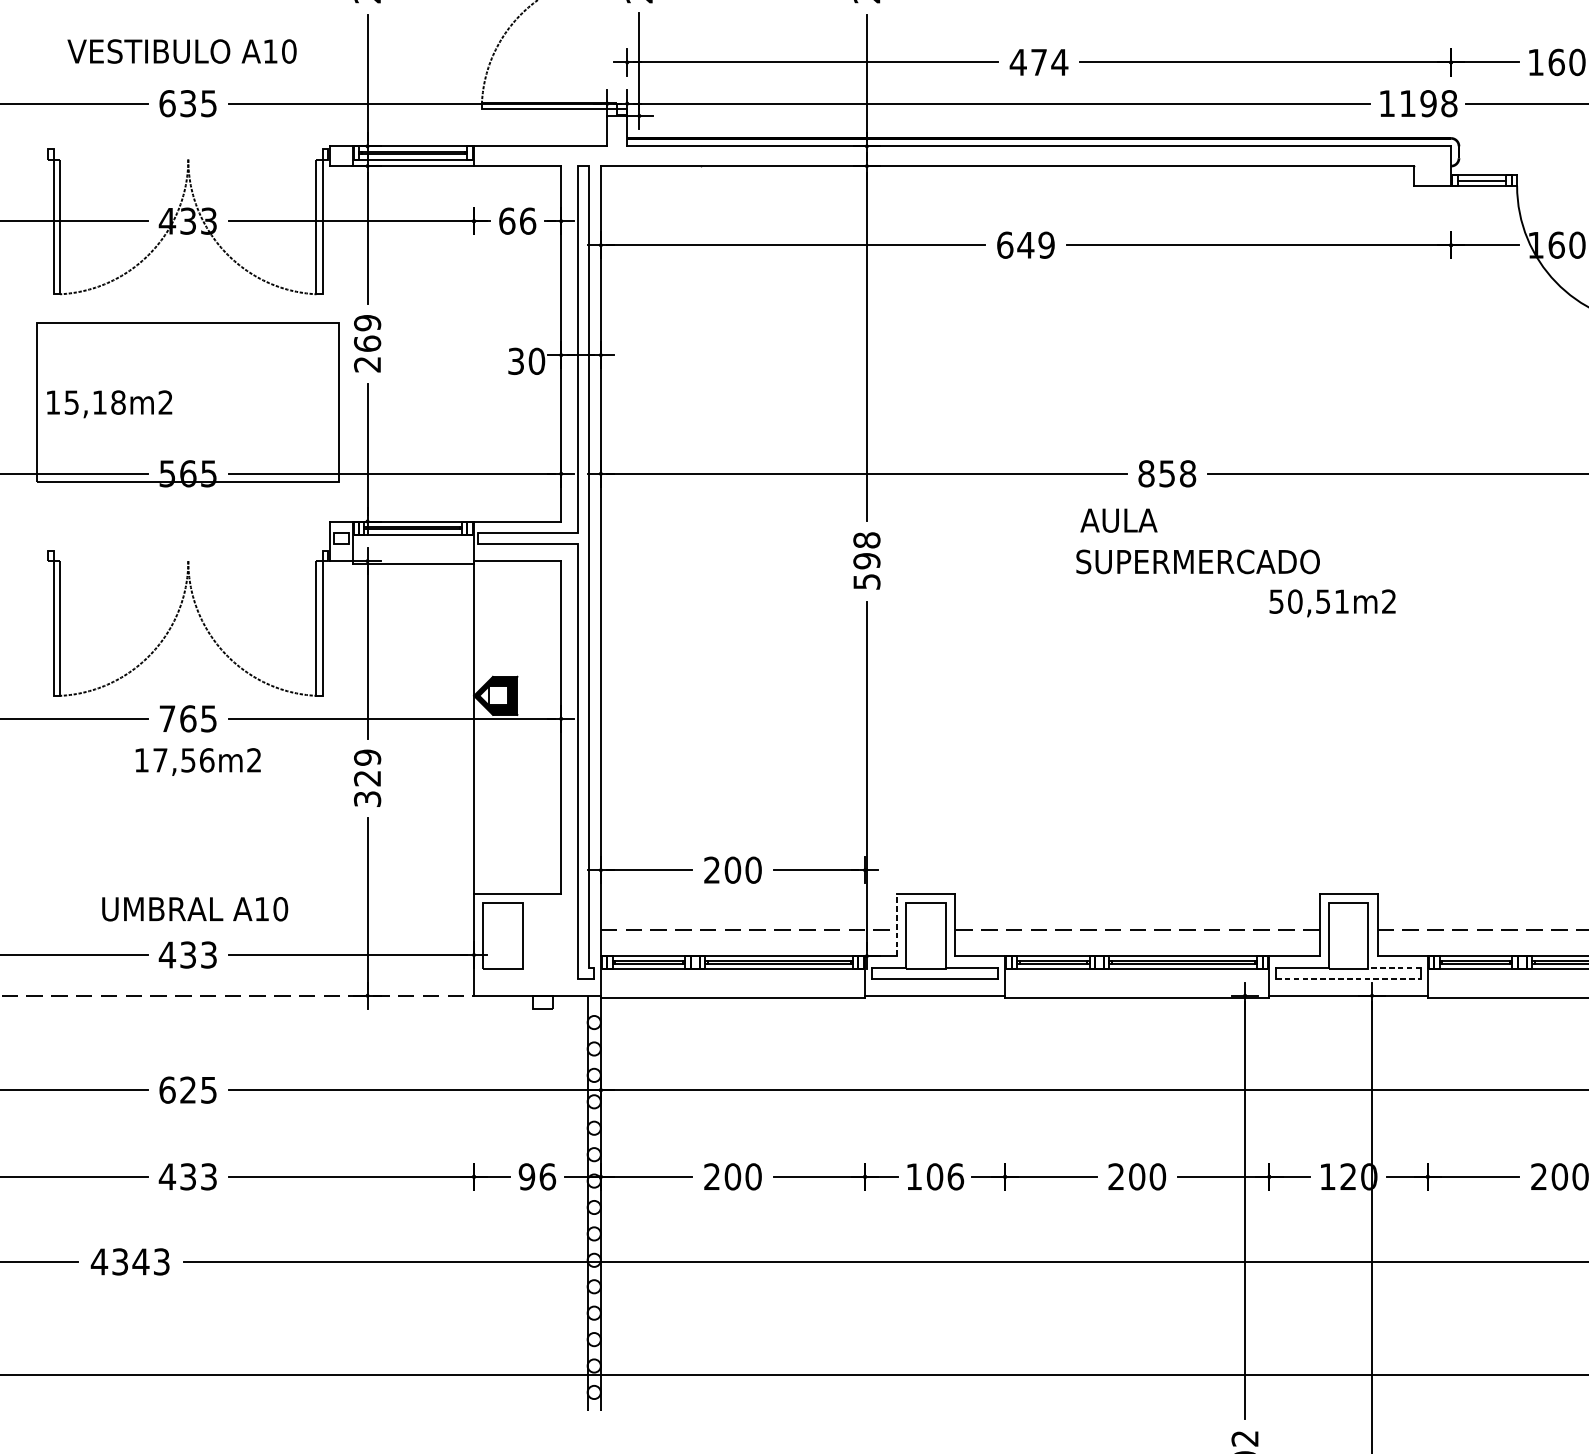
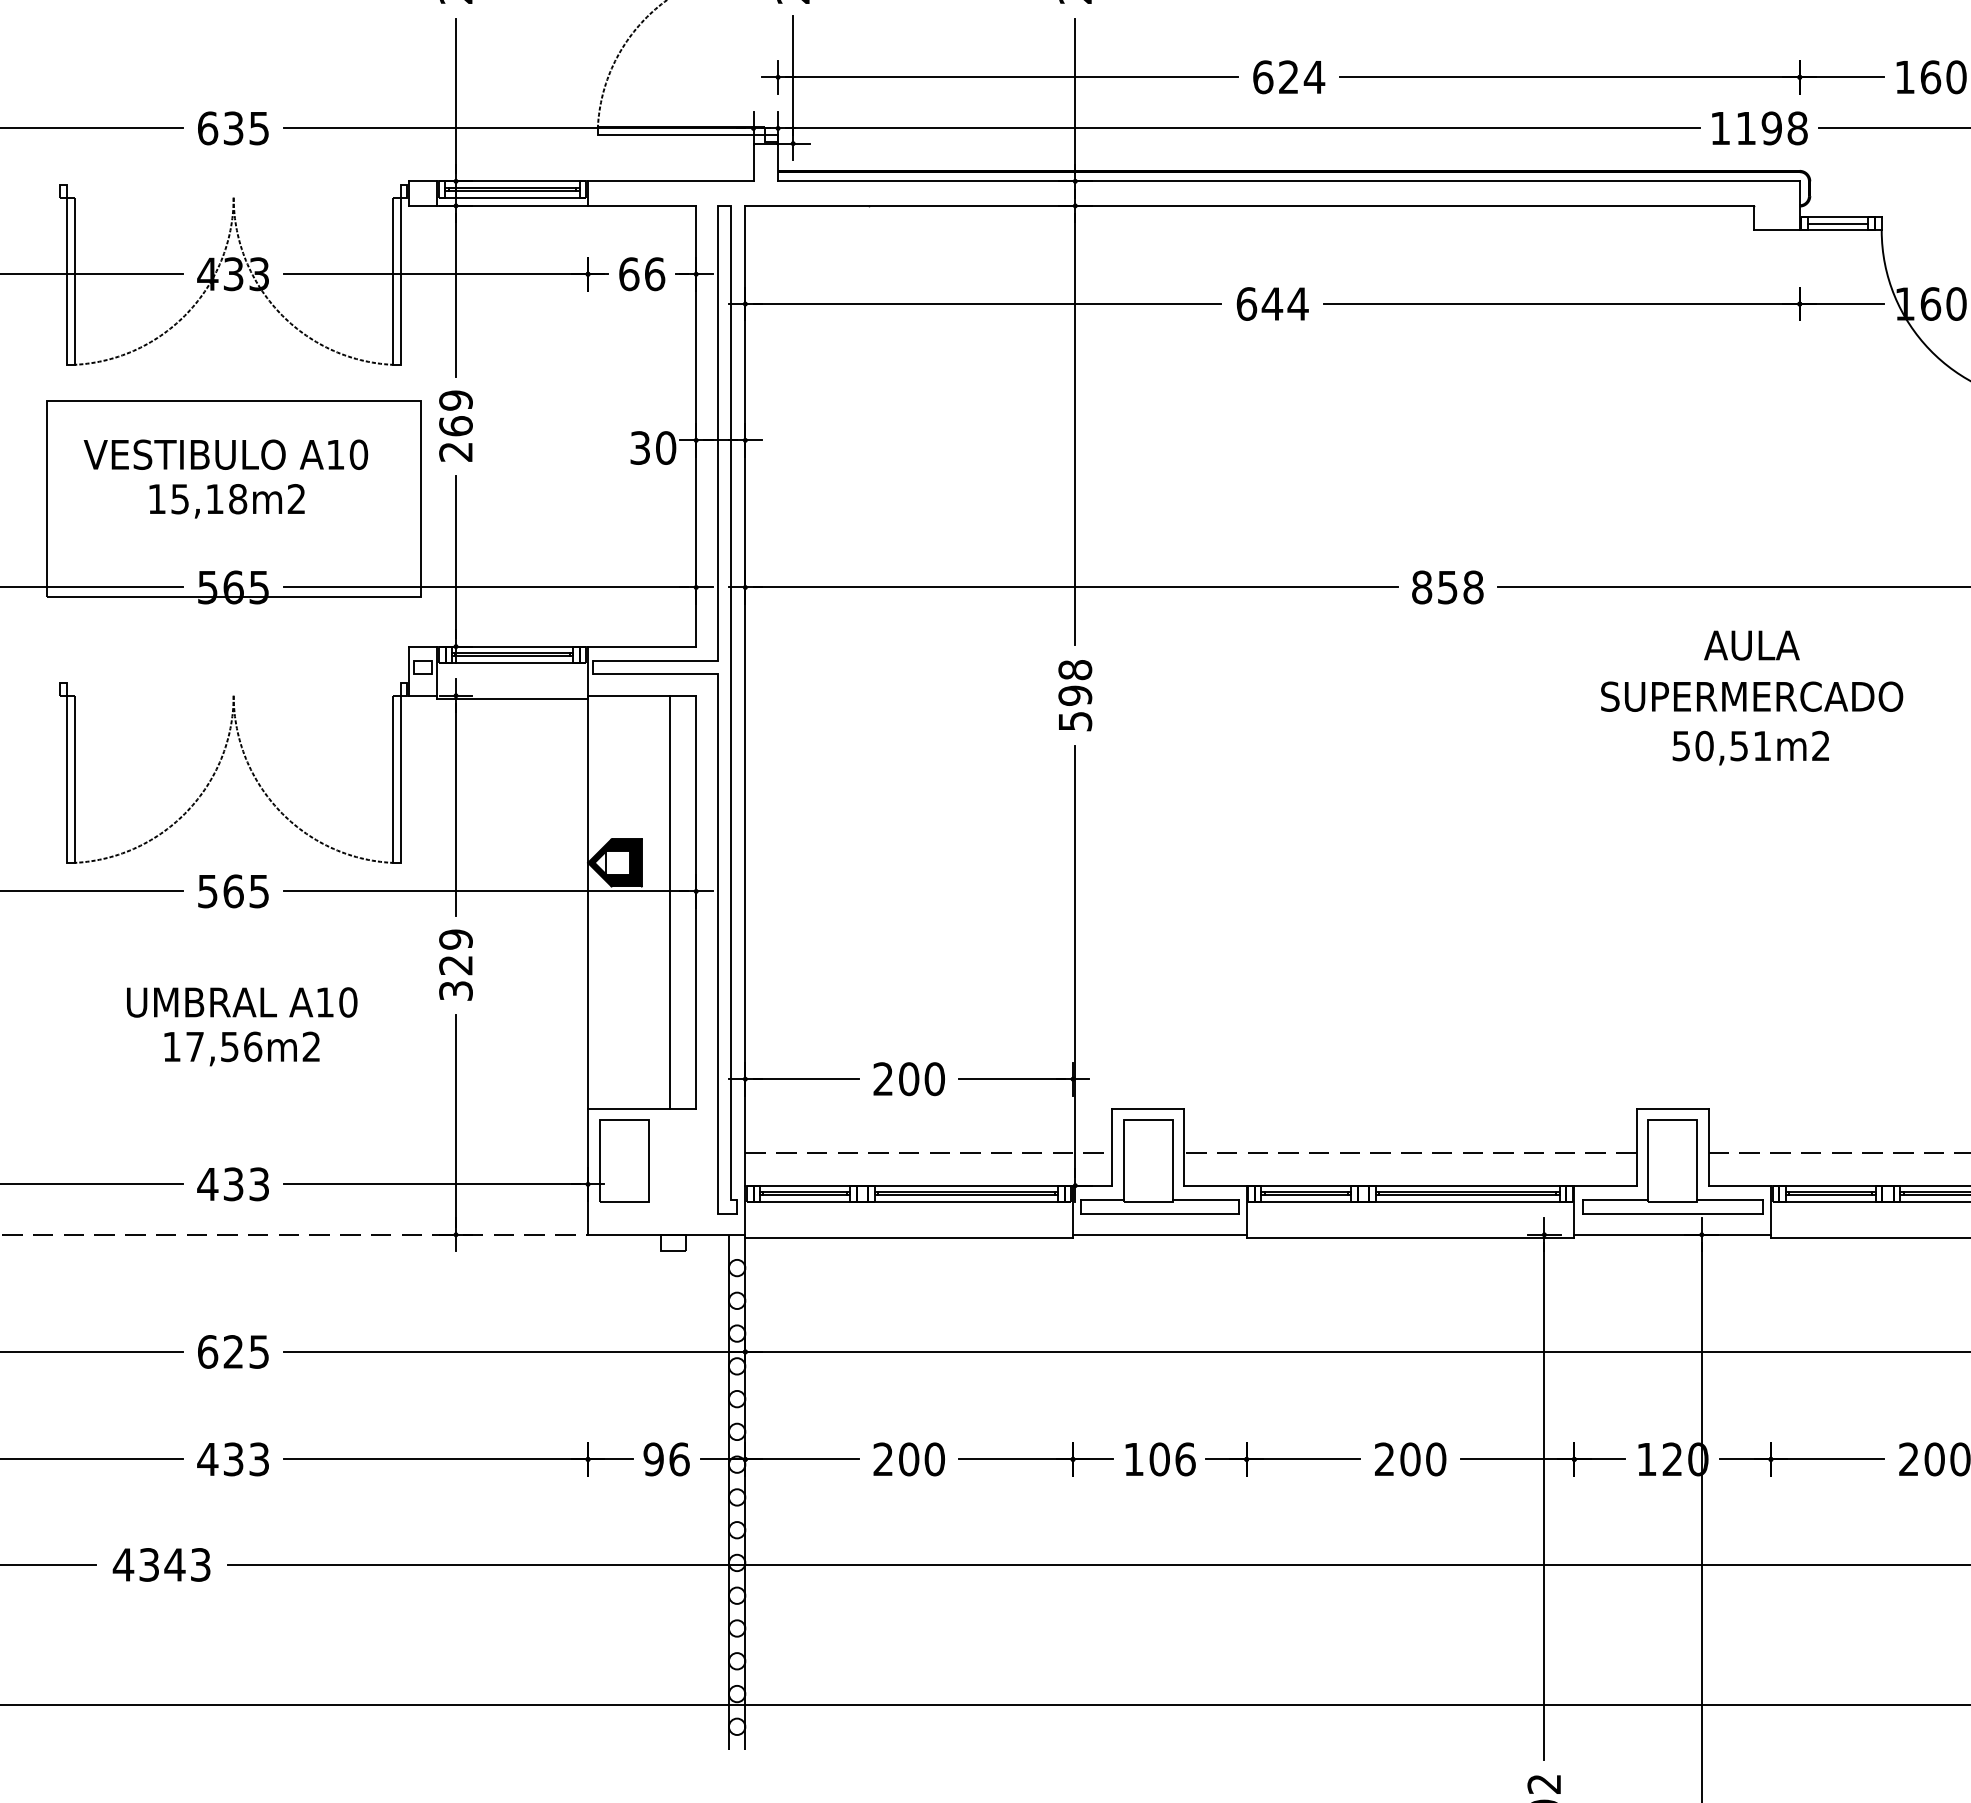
text: (181, 51) -> (225, 454), moved
text: (1028, 62) -> (1275, 77), 474 -> 624
text: (1046, 244) -> (1297, 303), 649 -> 644
text: (109, 404) -> (226, 501), moved
text: (1118, 520) -> (1751, 645), moved
text: (1198, 561) -> (1752, 696), moved
text: (1332, 602) -> (1750, 747), moved
text: (167, 718) -> (207, 891), 765 -> 565
line: (539, 727) -> (669, 901), added
text: (197, 761) -> (241, 1048), moved
text: (195, 909) -> (242, 1002), moved
line: (896, 925) -> (1112, 1147), dashed -> solid
line: (1395, 968) -> (1730, 1200), dashed -> solid
line: (1349, 978) -> (1673, 1213), dashed -> solid

